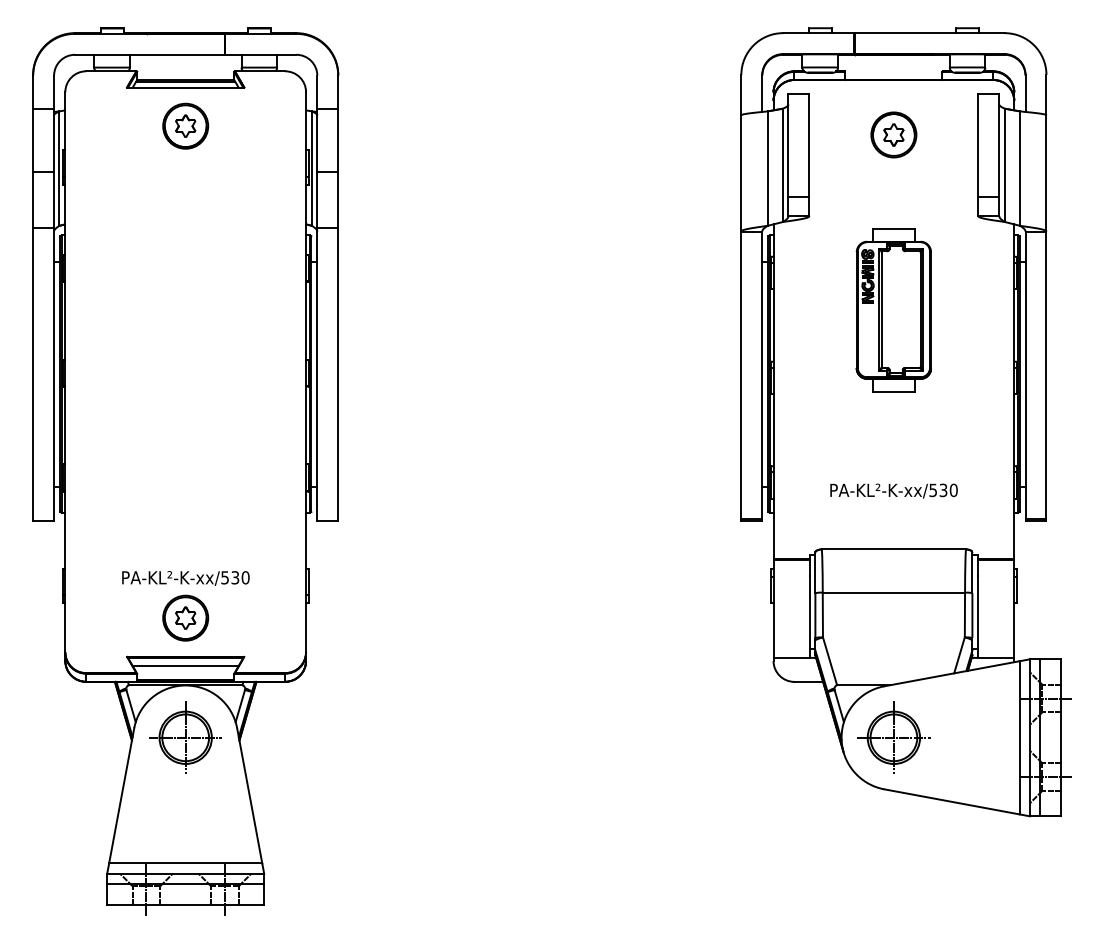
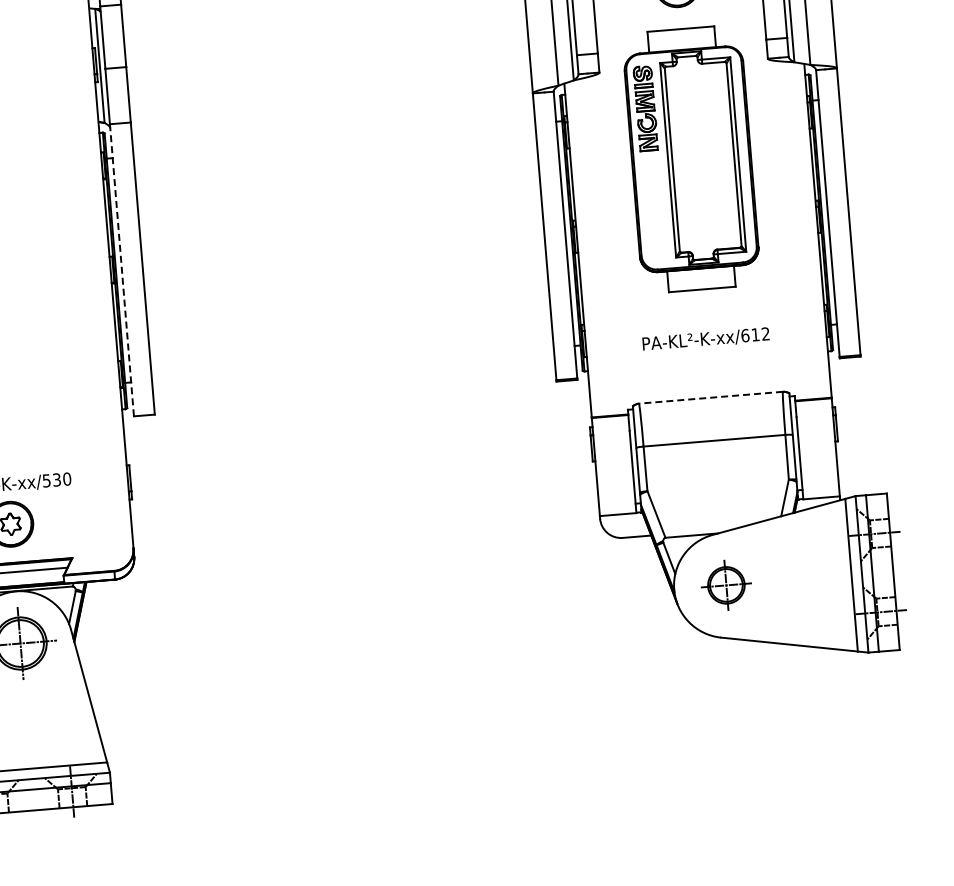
part: (893, 310) -> (690, 159), size x1.6
line: (317, 374) -> (122, 270), solid -> dashed
text: (943, 490) -> (755, 334), PA-KL²-K-xx/530 -> PA-KL²-K-xx/612
line: (893, 549) -> (710, 397), solid -> dashed
part: (893, 737) -> (725, 585), size x0.7

